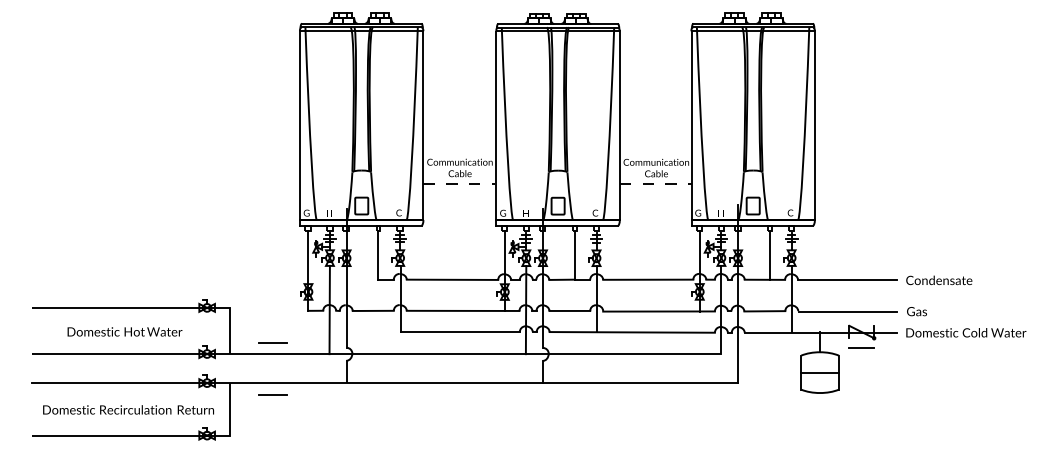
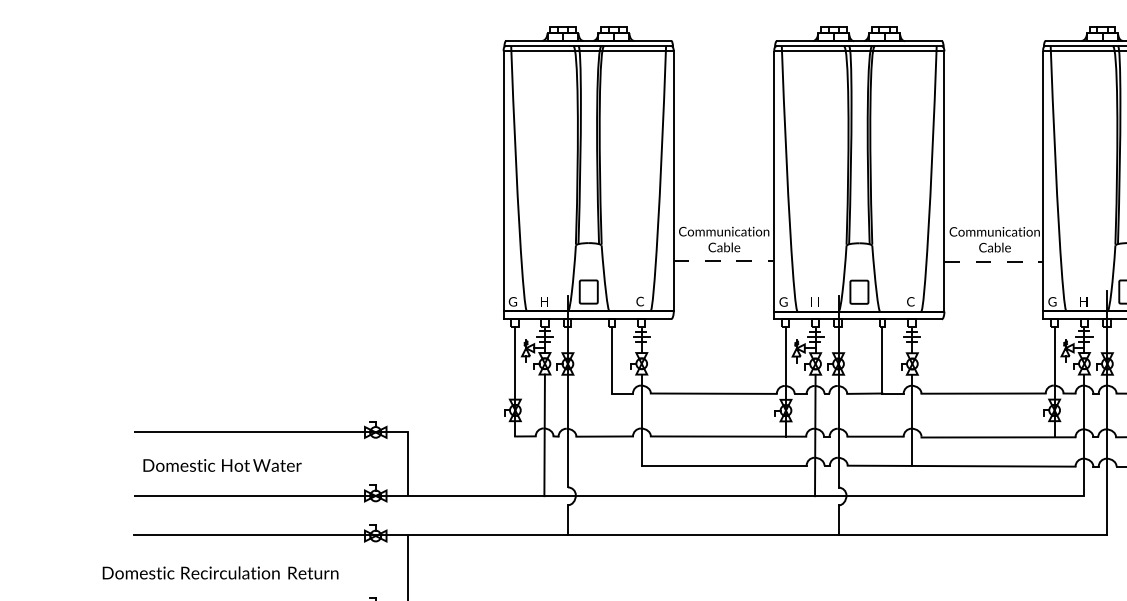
text: (124, 331) -> (221, 464), moved
line: (272, 342) -> (465, 480), removed
line: (272, 394) -> (465, 551), removed
text: (128, 409) -> (220, 572), moved

